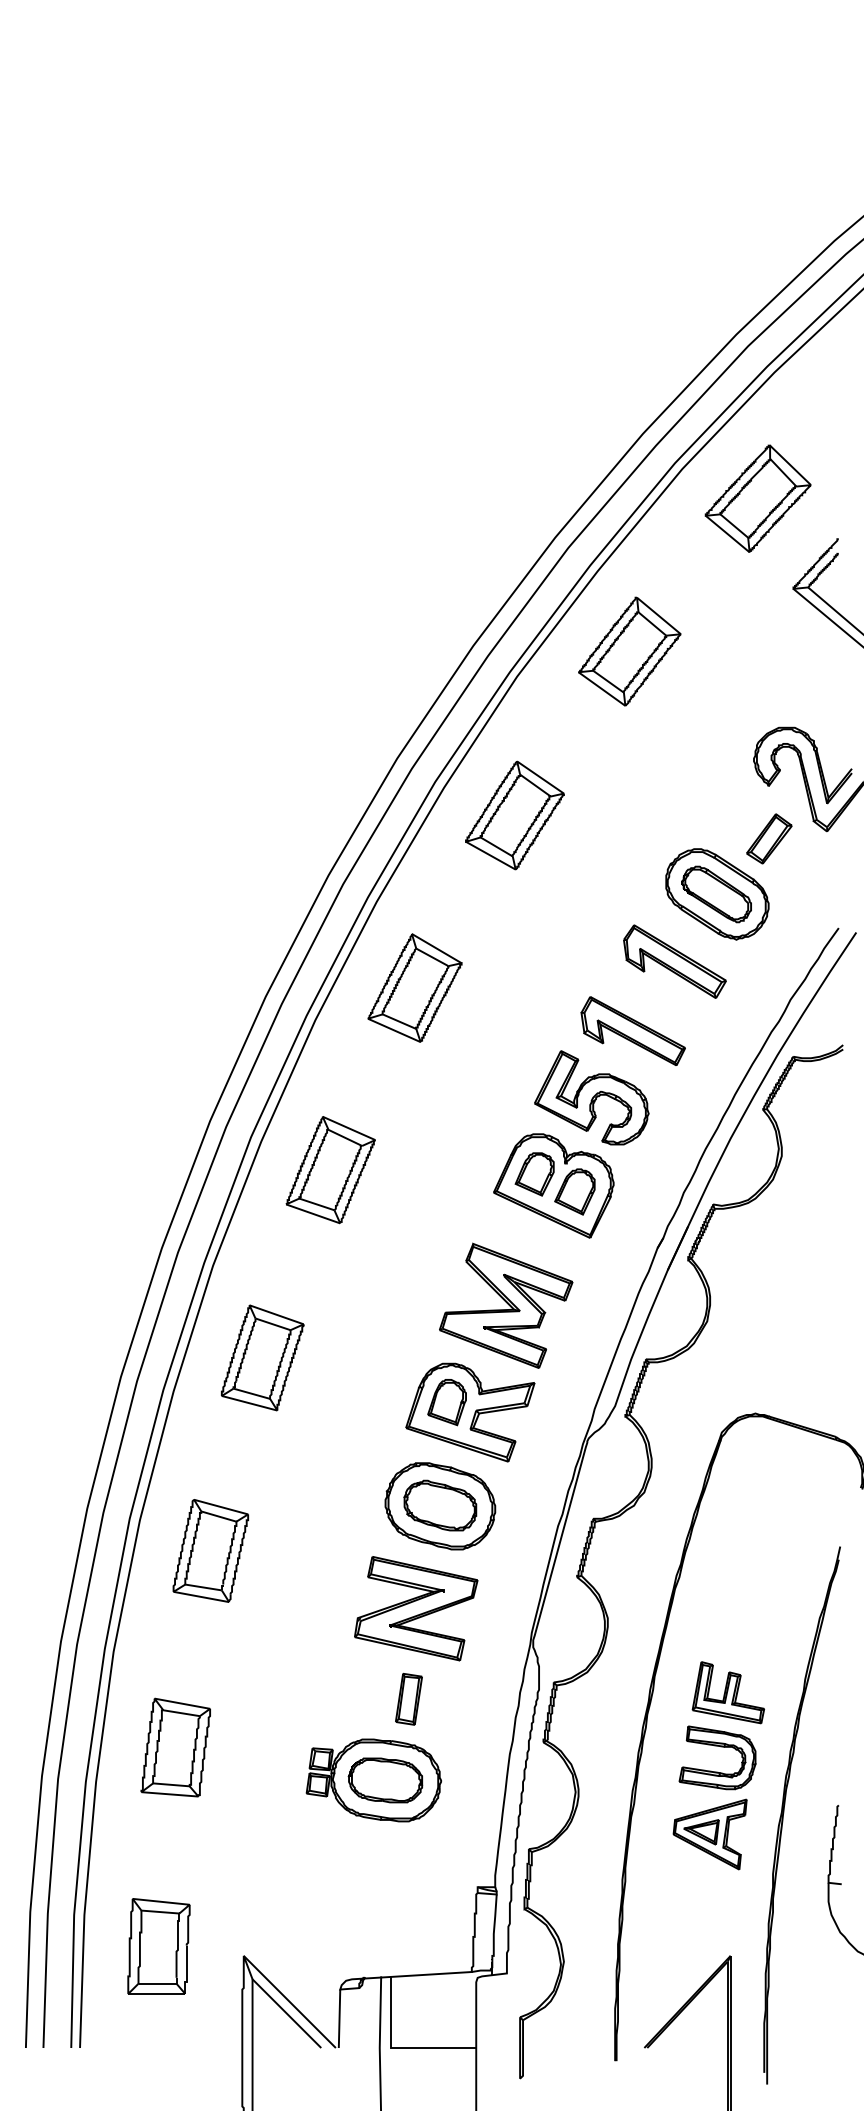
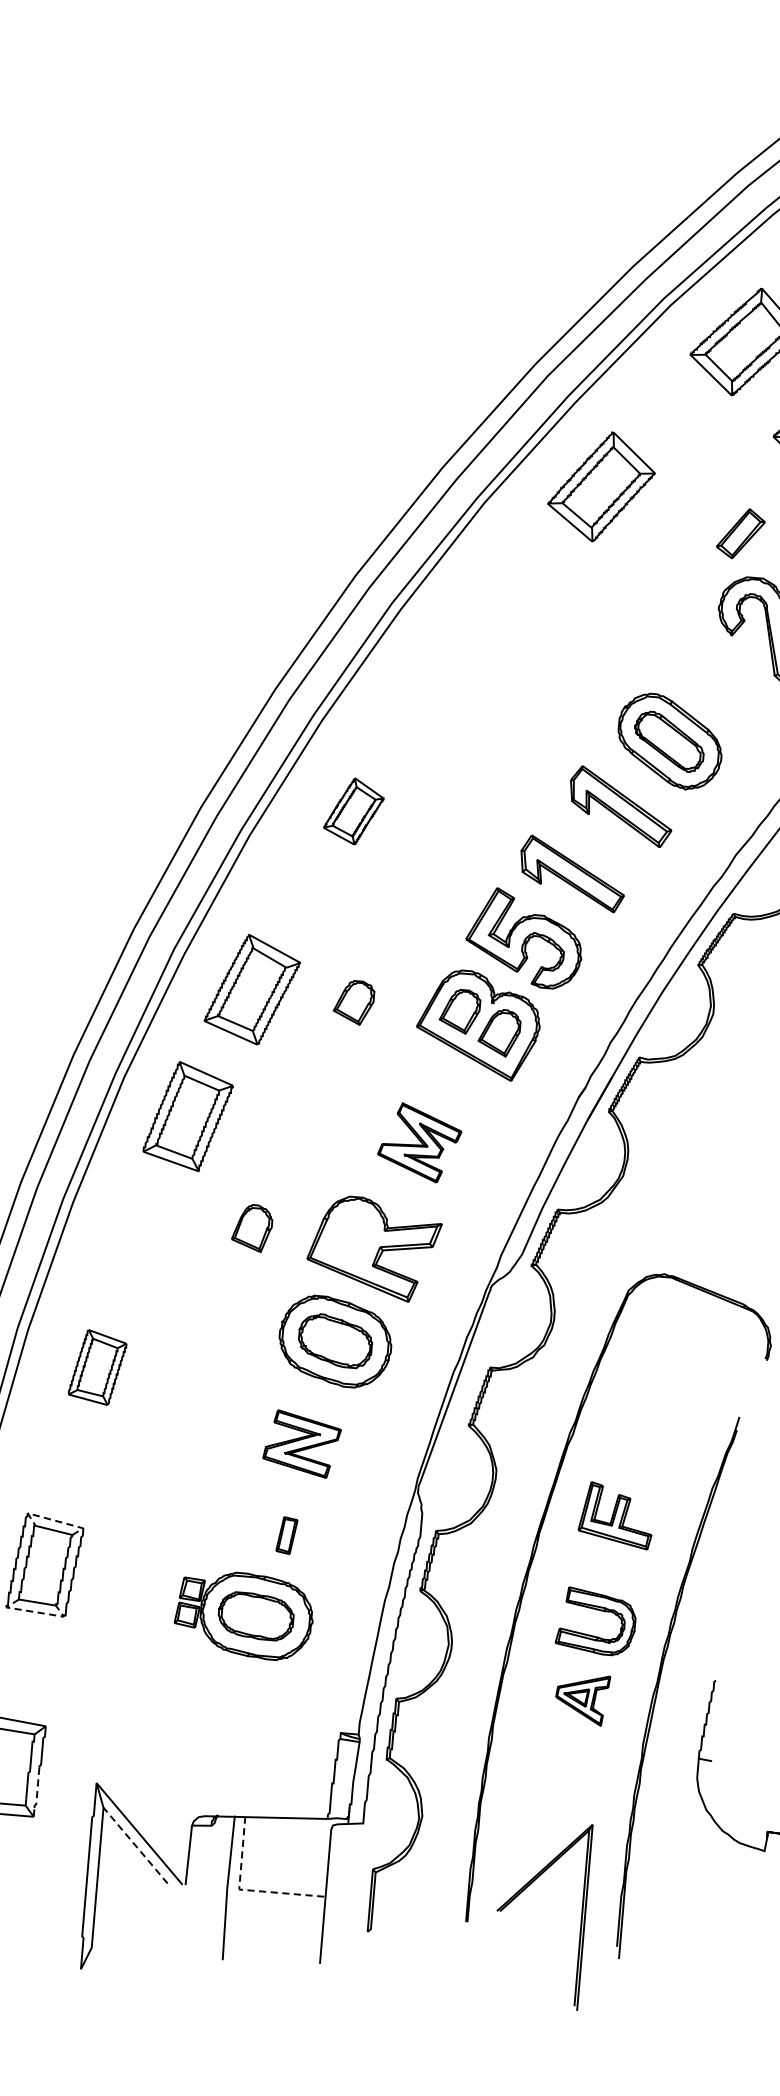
part: (514, 815) -> (470, 644), removed
part: (769, 838) -> (741, 533), moved
part: (414, 987) -> (353, 810), size x0.6
part: (430, 1174) -> (353, 1002), added
part: (506, 1305) -> (419, 1142), size x0.6
part: (262, 1357) -> (188, 1116), moved
part: (446, 1402) -> (251, 1228), moved
part: (210, 1550) -> (97, 1367), size x0.7
part: (416, 1608) -> (302, 1443), size x0.6
part: (728, 1692) -> (616, 1515), moved
part: (408, 1698) -> (286, 1534), size x0.7
line: (180, 1703) -> (53, 1520), solid -> dashed
line: (169, 1794) -> (34, 1612), solid -> dashed
part: (709, 1834) -> (581, 1699), size x0.7
line: (186, 1968) -> (37, 1790), solid -> dashed
line: (286, 2013) -> (135, 1845), solid -> dashed
line: (397, 2048) -> (245, 1890), solid -> dashed

